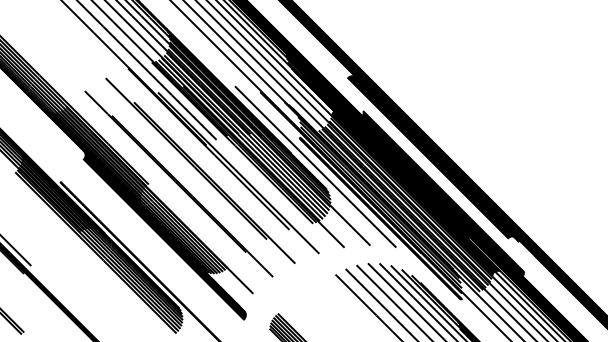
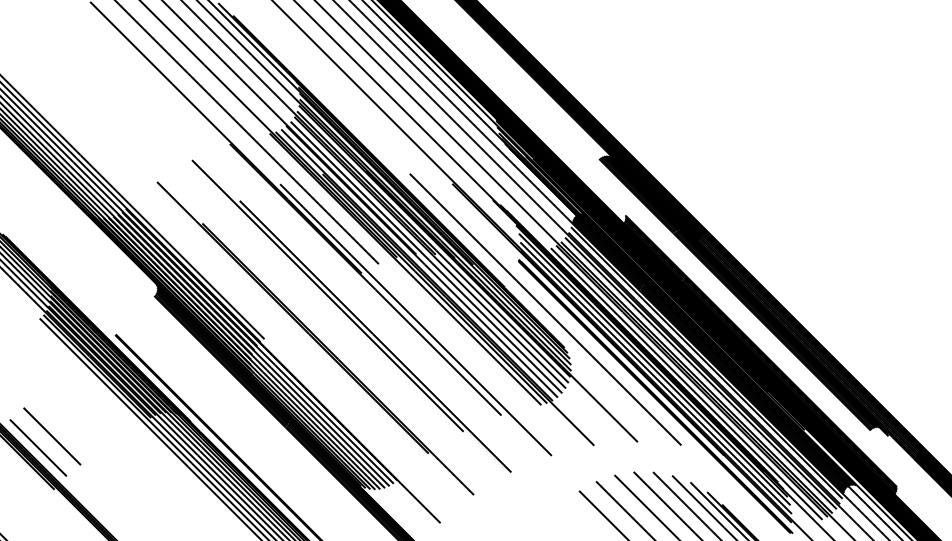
line: (22, 242) -> (51, 436), added

